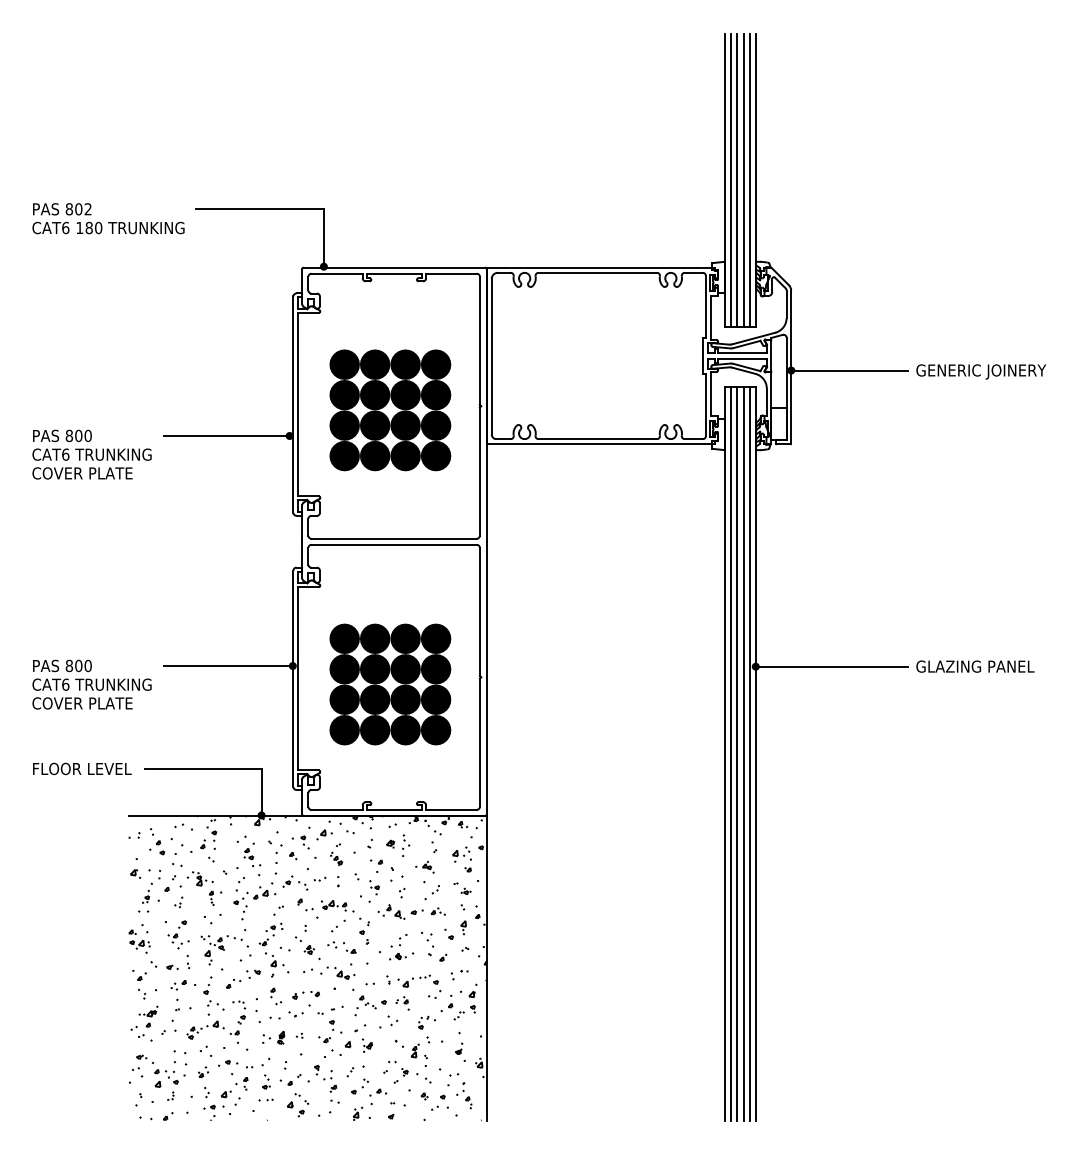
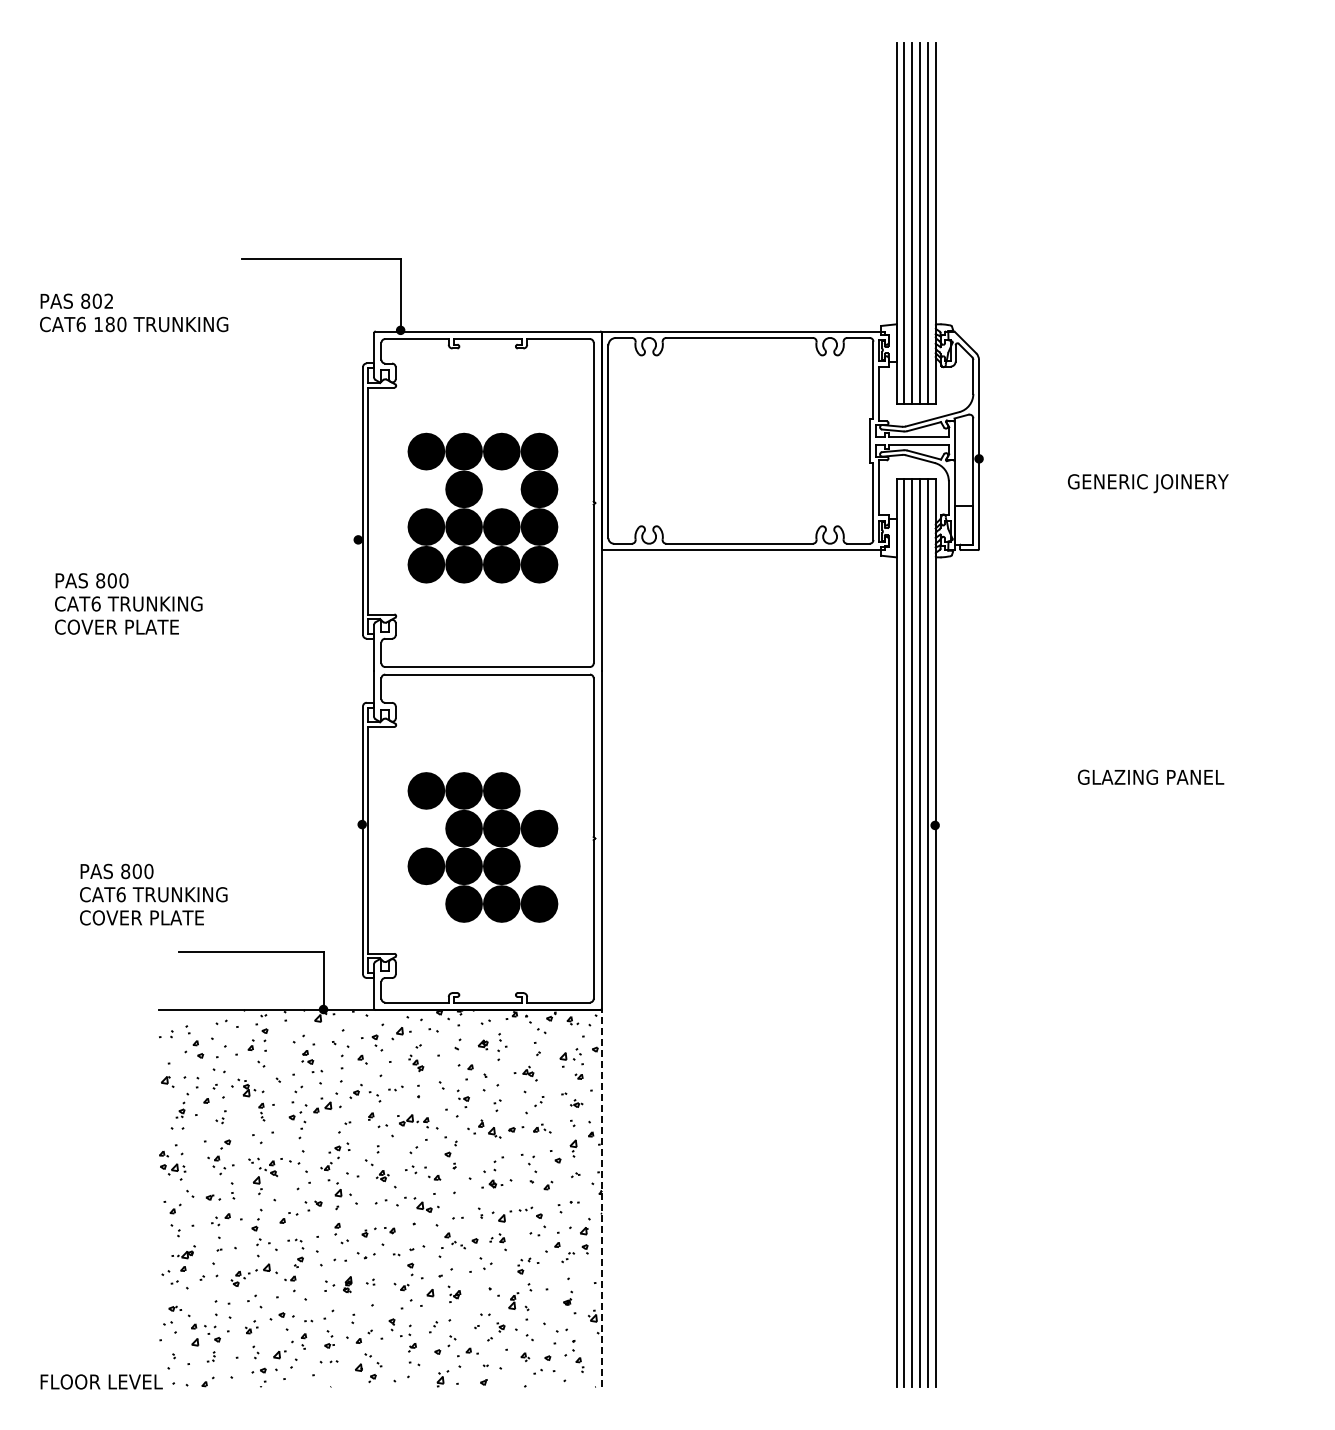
text: (108, 218) -> (134, 312), moved
line: (849, 370) -> (1051, 458), removed
text: (981, 371) -> (1148, 483), moved
fill: (344, 395) -> (426, 489), removed
fill: (405, 395) -> (501, 489), removed
line: (226, 435) -> (280, 539), removed
text: (91, 454) -> (128, 603), moved
fill: (436, 638) -> (539, 790), removed
line: (228, 665) -> (282, 824), removed
text: (975, 665) -> (1151, 776), moved
line: (831, 666) -> (1029, 825), removed
fill: (344, 669) -> (426, 828), removed
text: (91, 684) -> (153, 894), moved
fill: (436, 699) -> (539, 866), removed
fill: (344, 729) -> (426, 903), removed
text: (82, 768) -> (101, 1381), moved
line: (486, 968) -> (602, 1198), solid -> dashed

